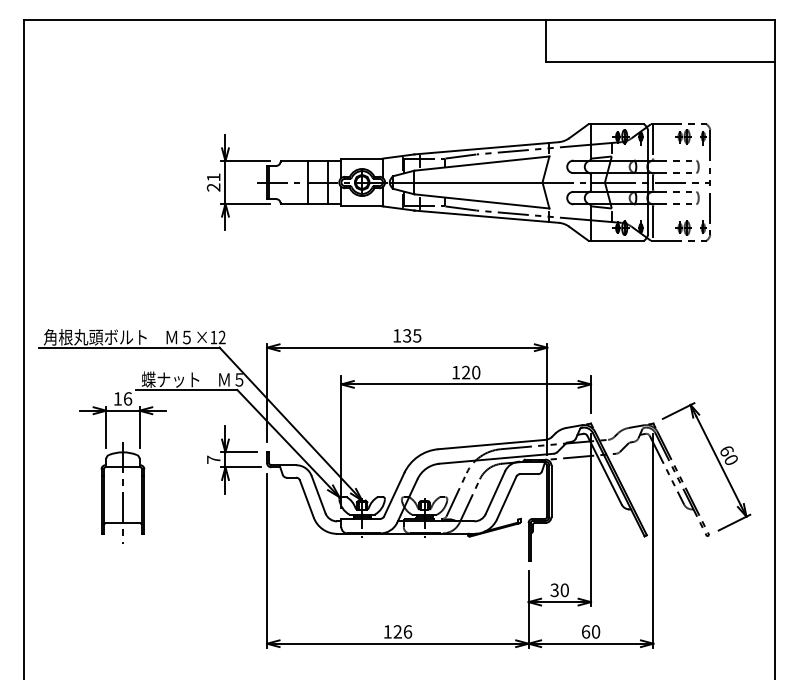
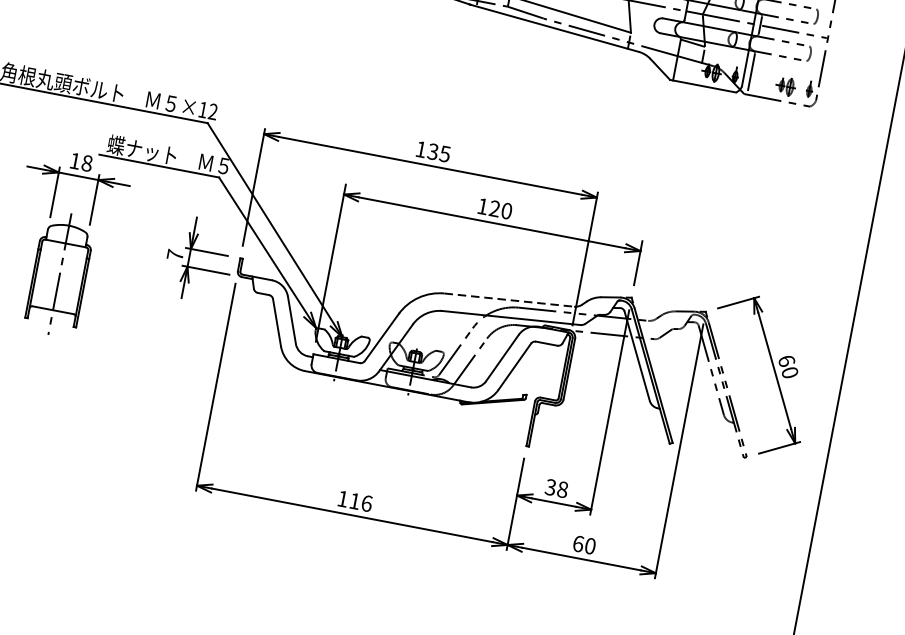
text: (127, 398) -> (86, 162), 16 -> 18
line: (492, 444) -> (509, 300), solid -> dashed
text: (564, 590) -> (562, 489), 30 -> 38
text: (397, 631) -> (354, 500), 126 -> 116

